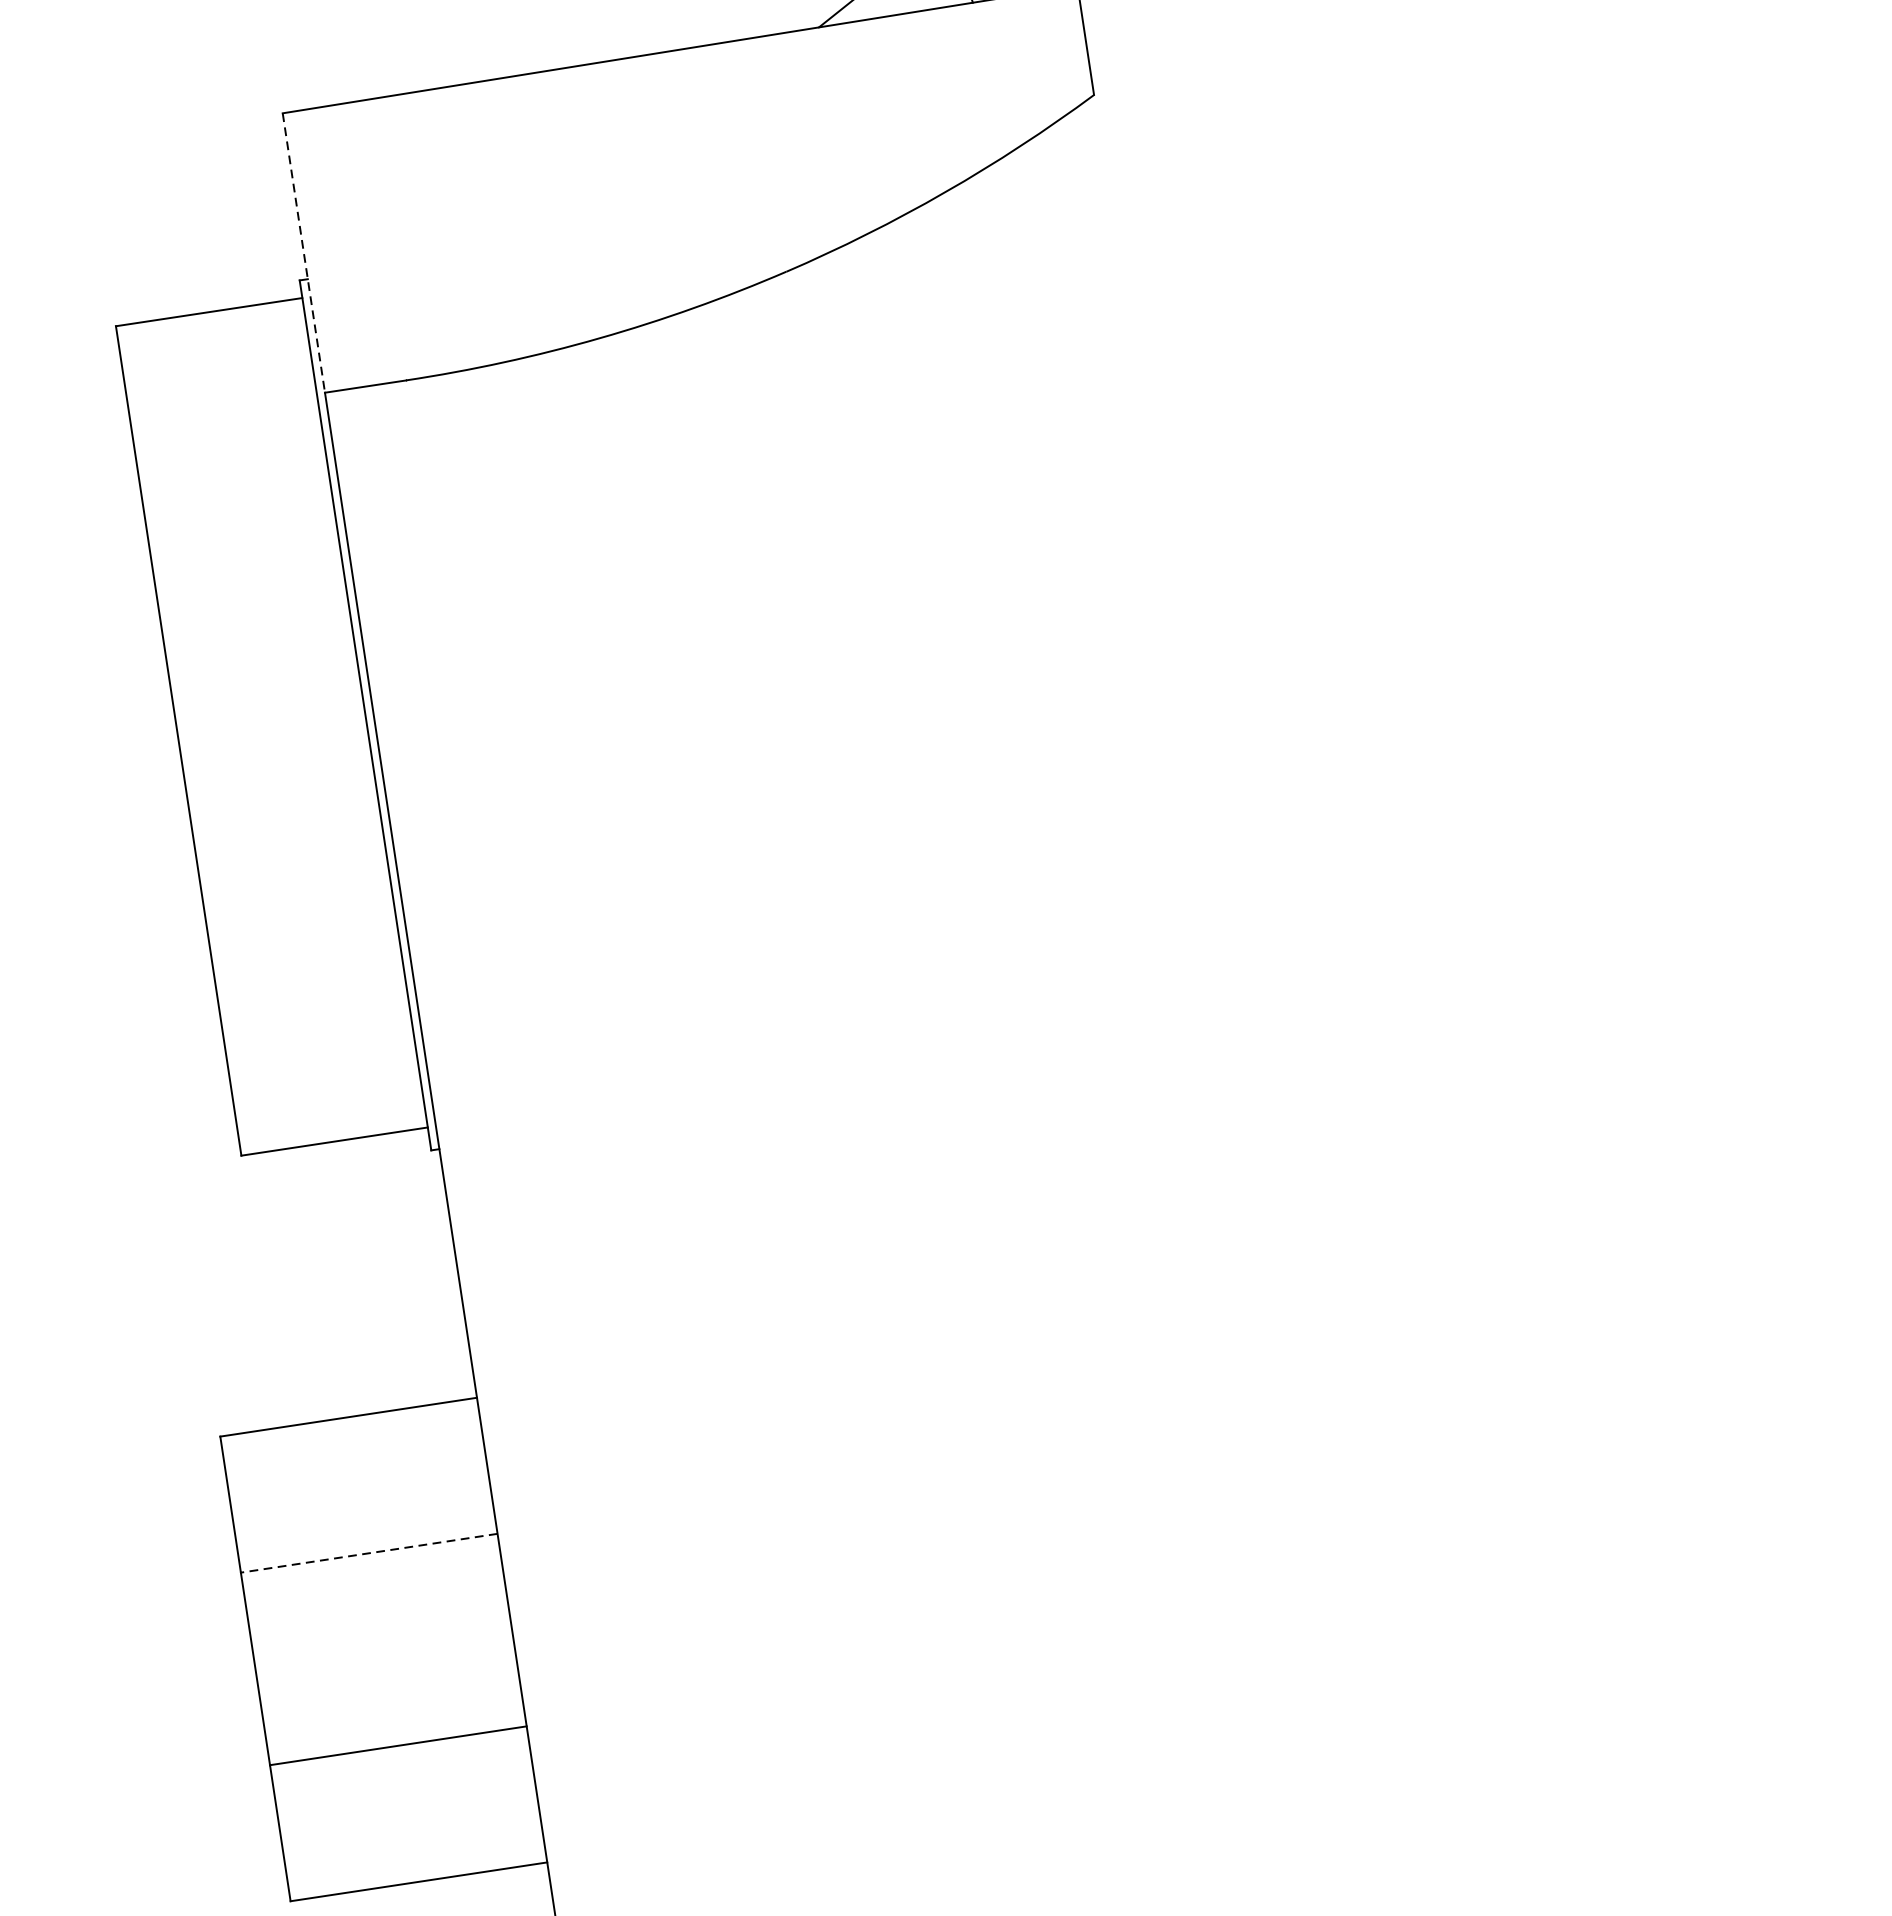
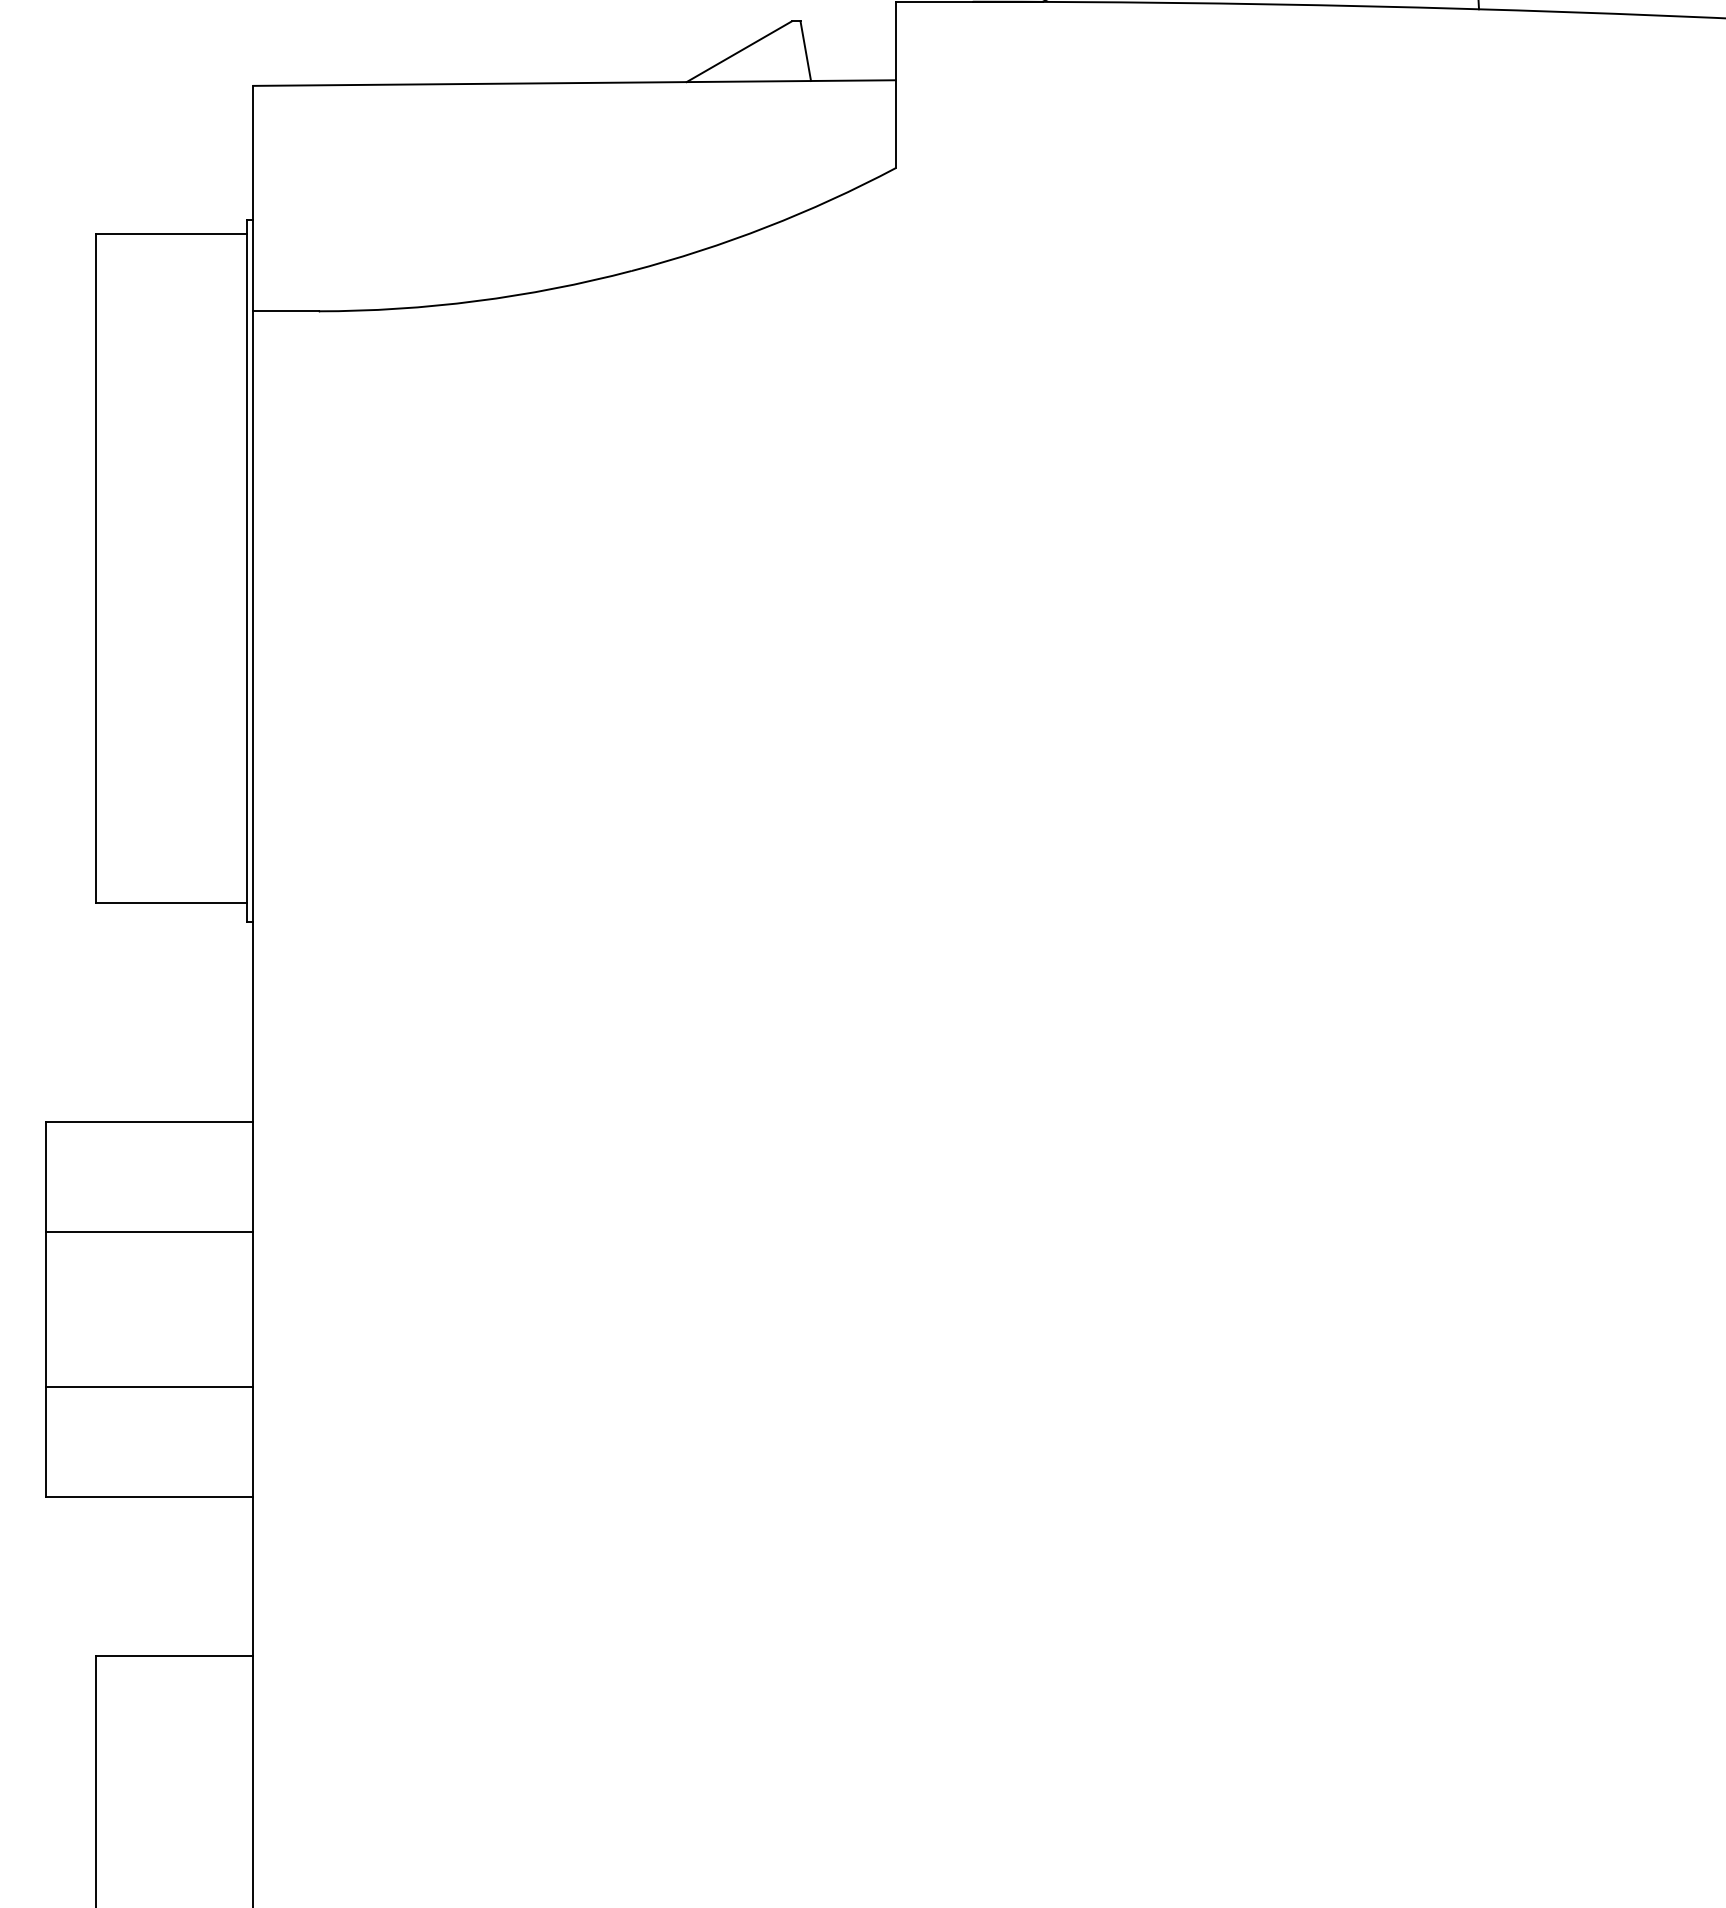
line: (303, 252) -> (253, 198), dashed -> solid
line: (368, 1553) -> (149, 1232), dashed -> solid

